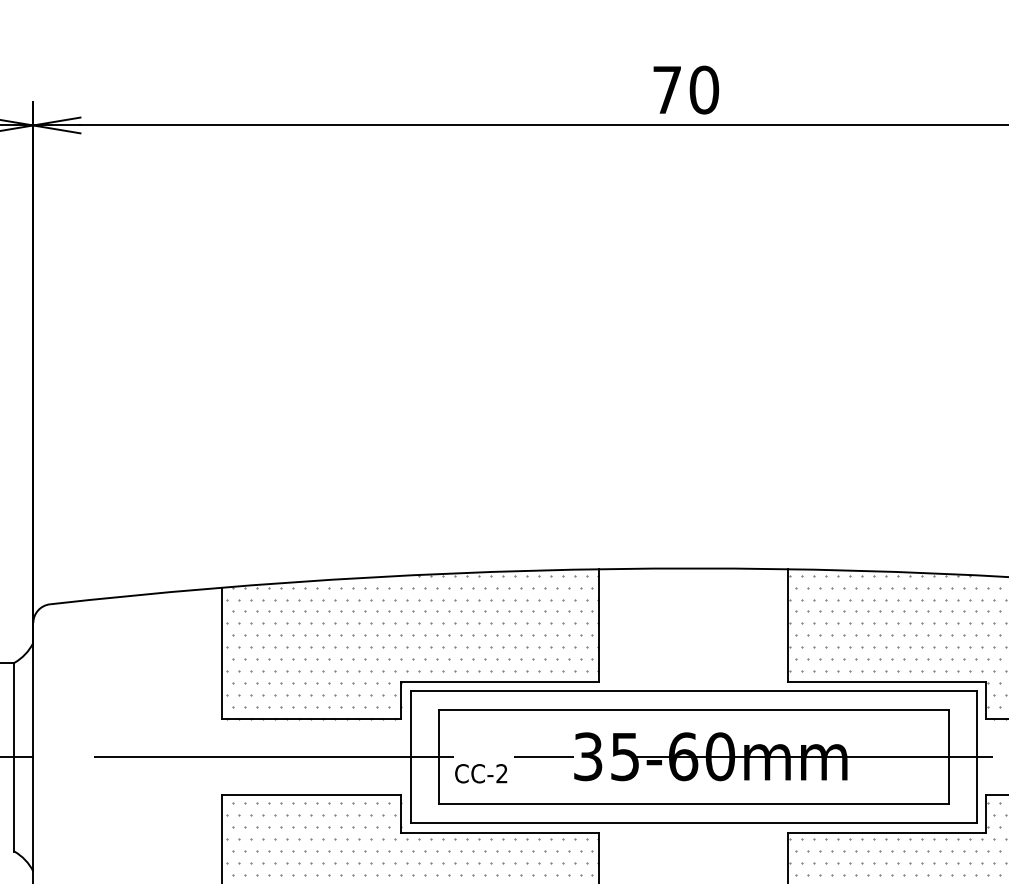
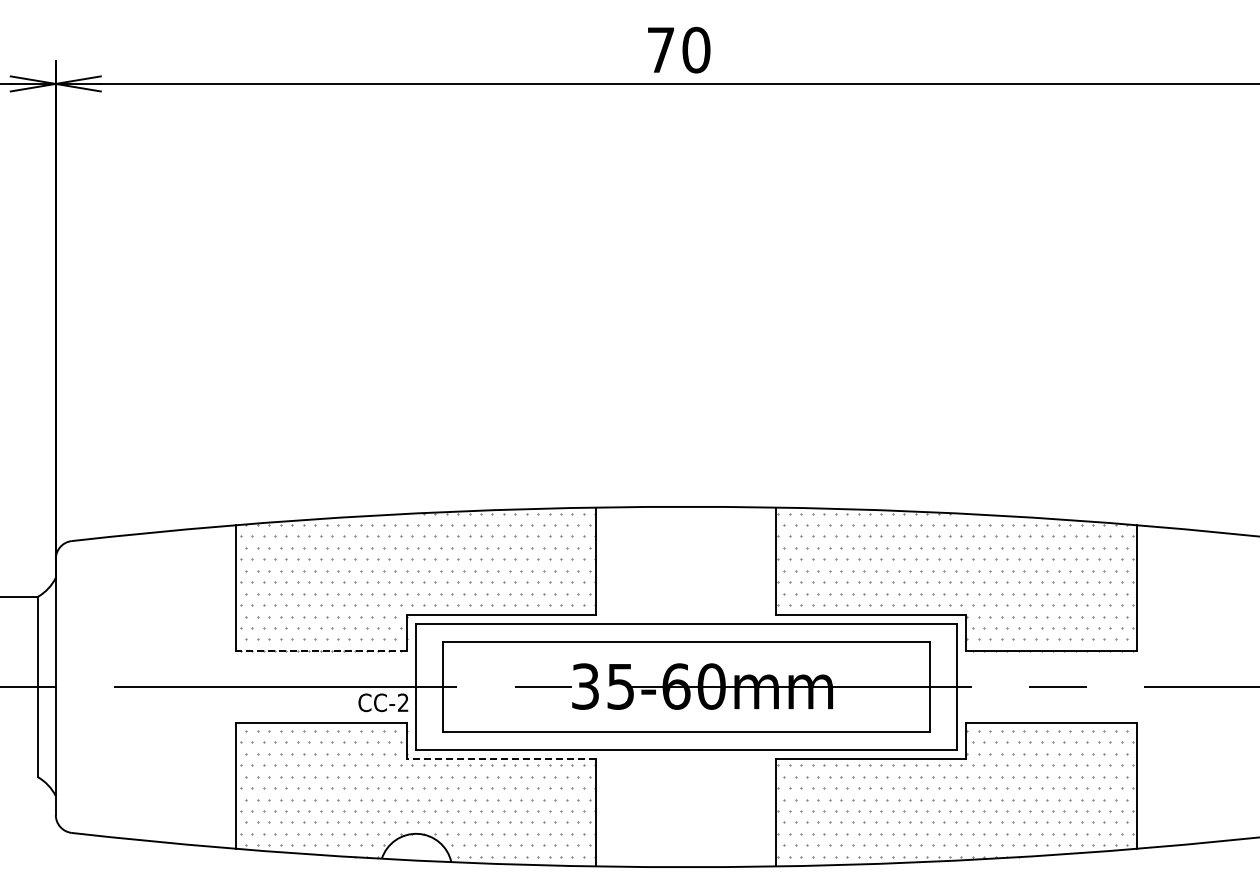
line: (311, 718) -> (321, 650), solid -> dashed
text: (481, 773) -> (383, 702), moved
line: (500, 833) -> (501, 759), solid -> dashed

